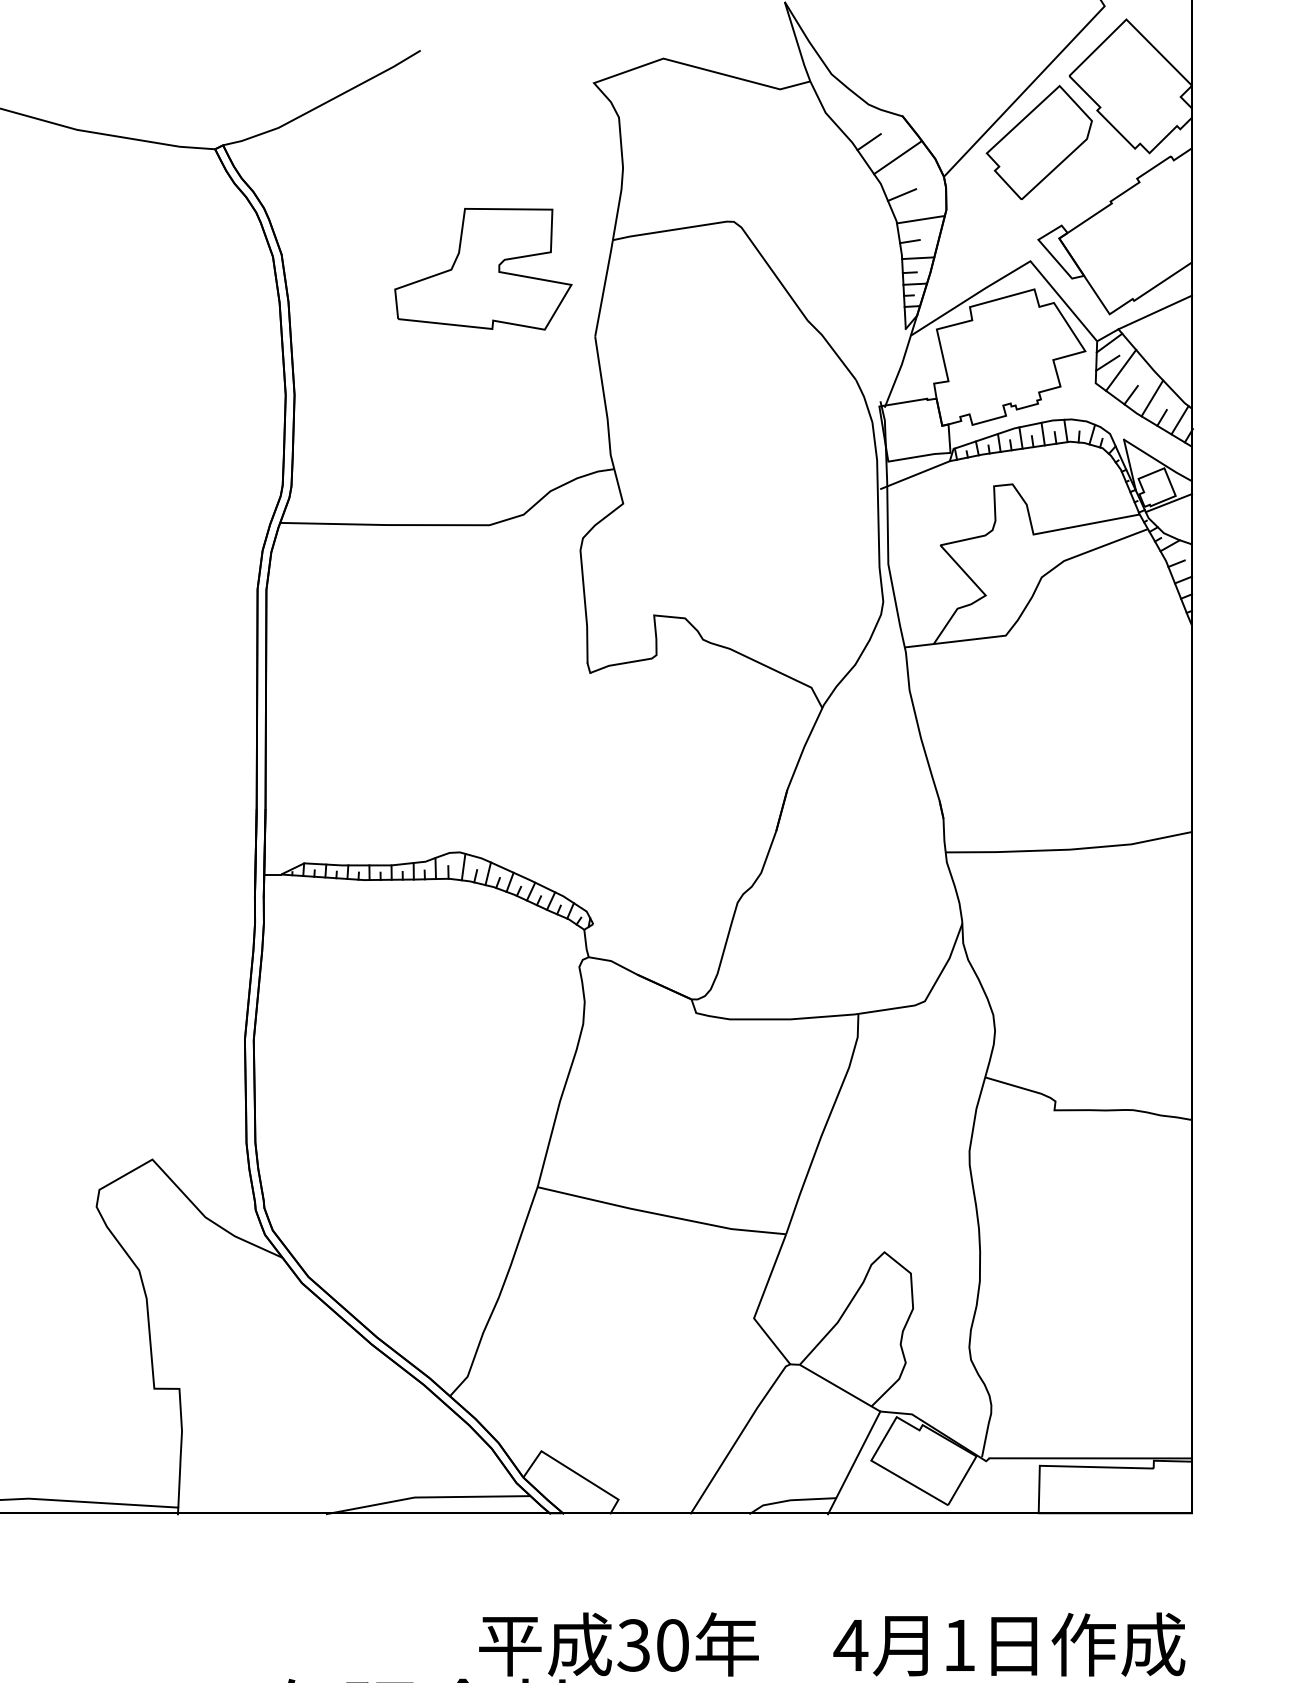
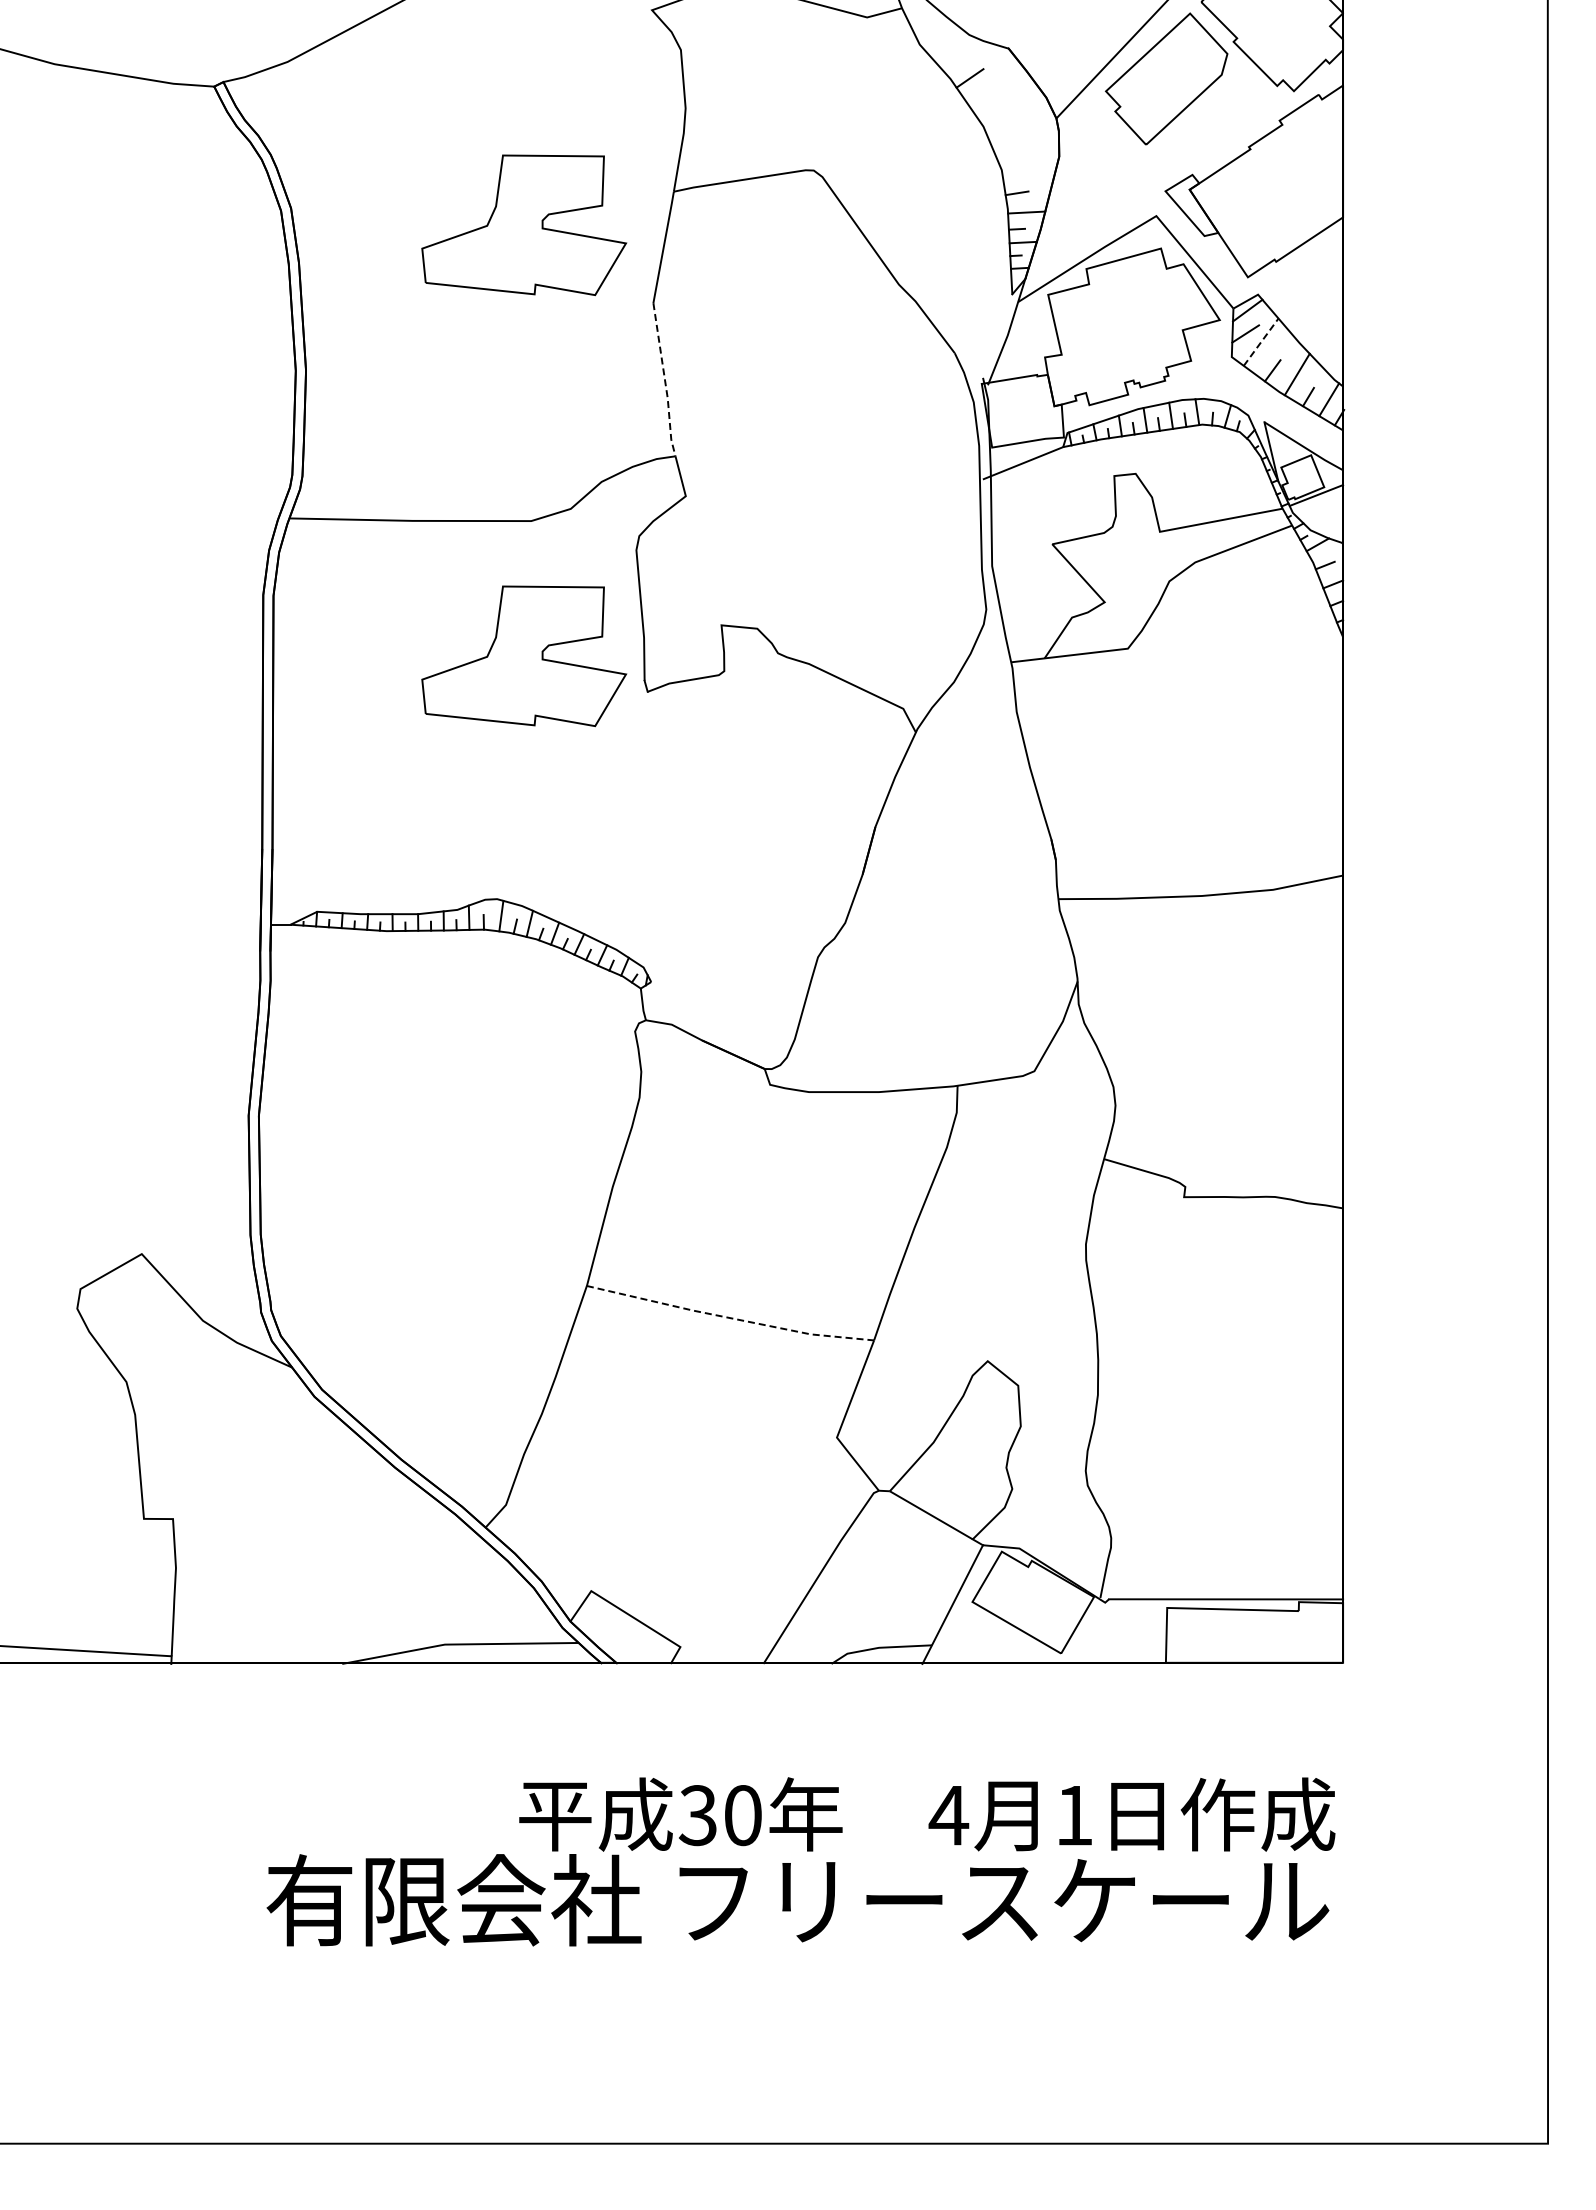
line: (898, 157) -> (1003, 96), removed
line: (901, 195) -> (1007, 139), removed
line: (920, 219) -> (1029, 167), removed
line: (1155, 311) -> (1300, 274), removed
line: (1121, 369) -> (1261, 341), solid -> dashed
line: (605, 403) -> (665, 380), solid -> dashed
part: (483, 642) -> (524, 656), added
line: (661, 1215) -> (729, 1318), solid -> dashed

